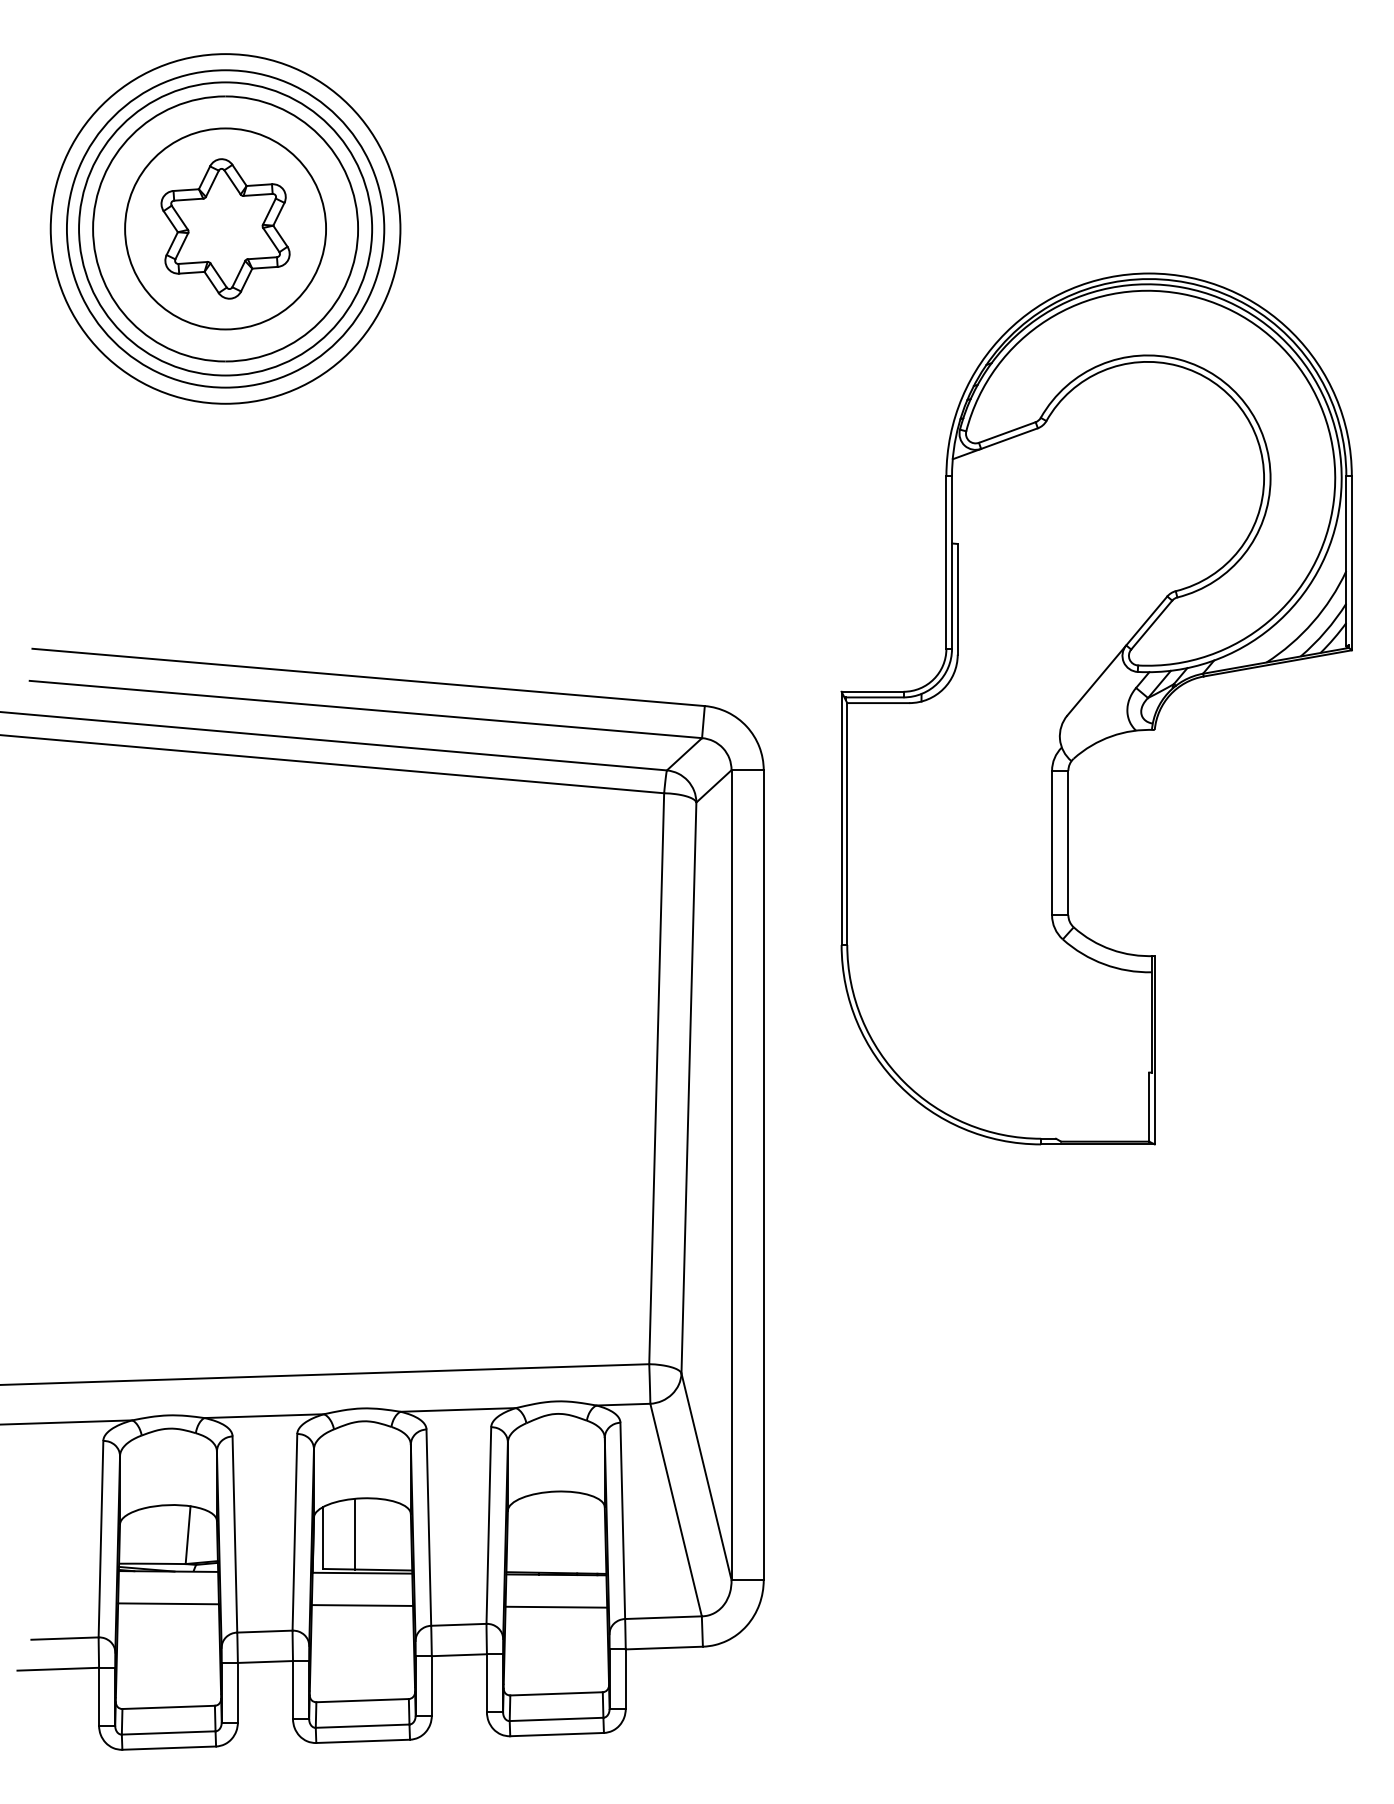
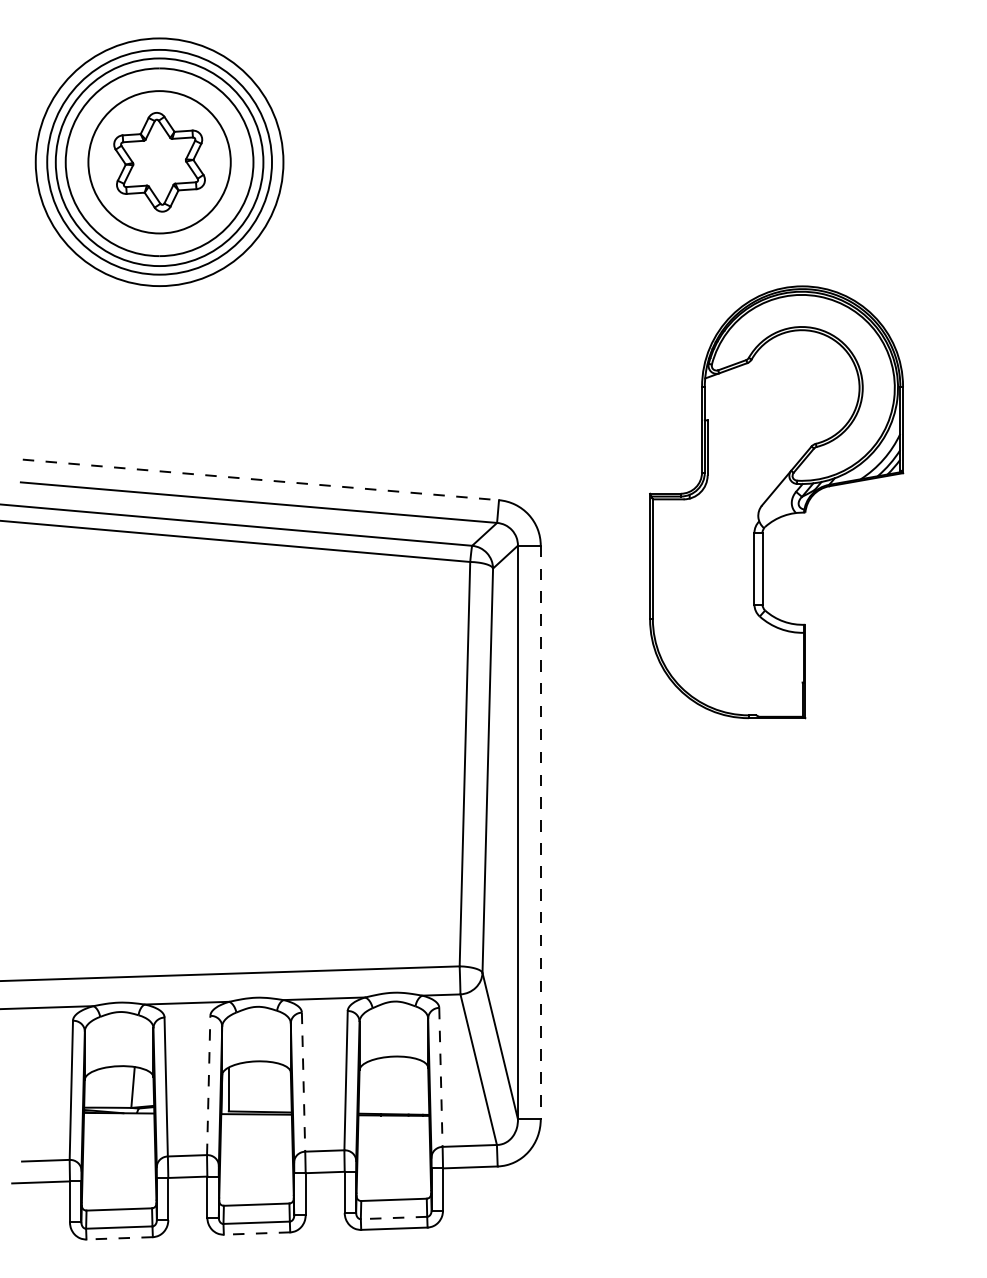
line: (369, 677) -> (261, 479), solid -> dashed
part: (1096, 708) -> (776, 501), size x0.7
line: (763, 1175) -> (540, 832), solid -> dashed
line: (622, 1521) -> (440, 1077), solid -> dashed
line: (428, 1528) -> (303, 1082), solid -> dashed
line: (294, 1531) -> (208, 1084), solid -> dashed
line: (355, 1533) -> (251, 1086), removed
line: (168, 1603) -> (119, 1135), removed
line: (362, 1605) -> (256, 1137), removed
line: (556, 1606) -> (393, 1137), removed
line: (556, 1719) -> (393, 1218), solid -> dashed
line: (363, 1741) -> (257, 1233), solid -> dashed
line: (169, 1748) -> (119, 1238), solid -> dashed

